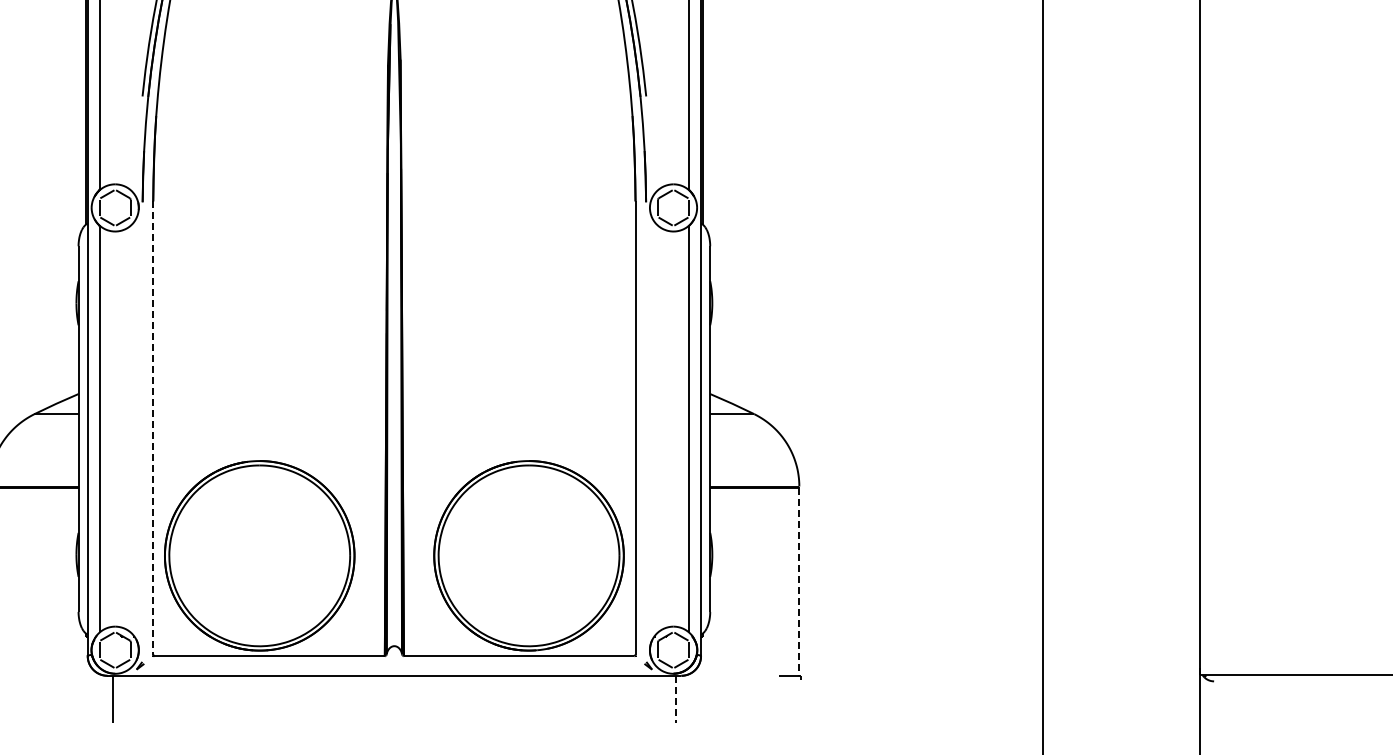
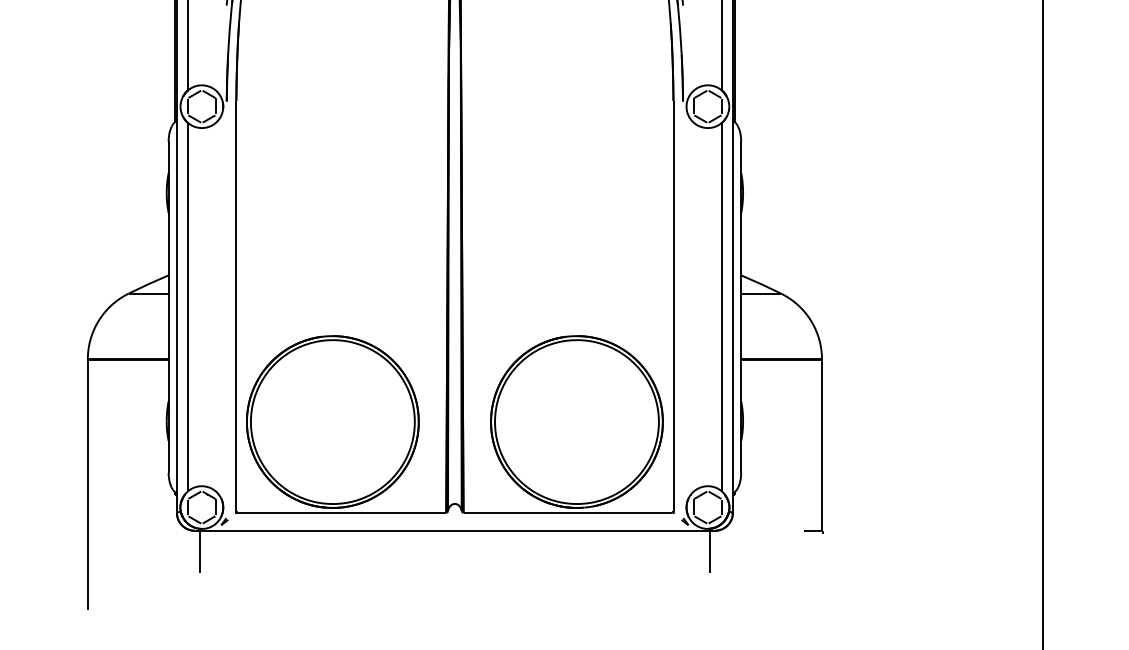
line: (153, 428) -> (236, 306), dashed -> solid
line: (799, 582) -> (822, 446), dashed -> solid
line: (675, 699) -> (709, 552), dashed -> solid

